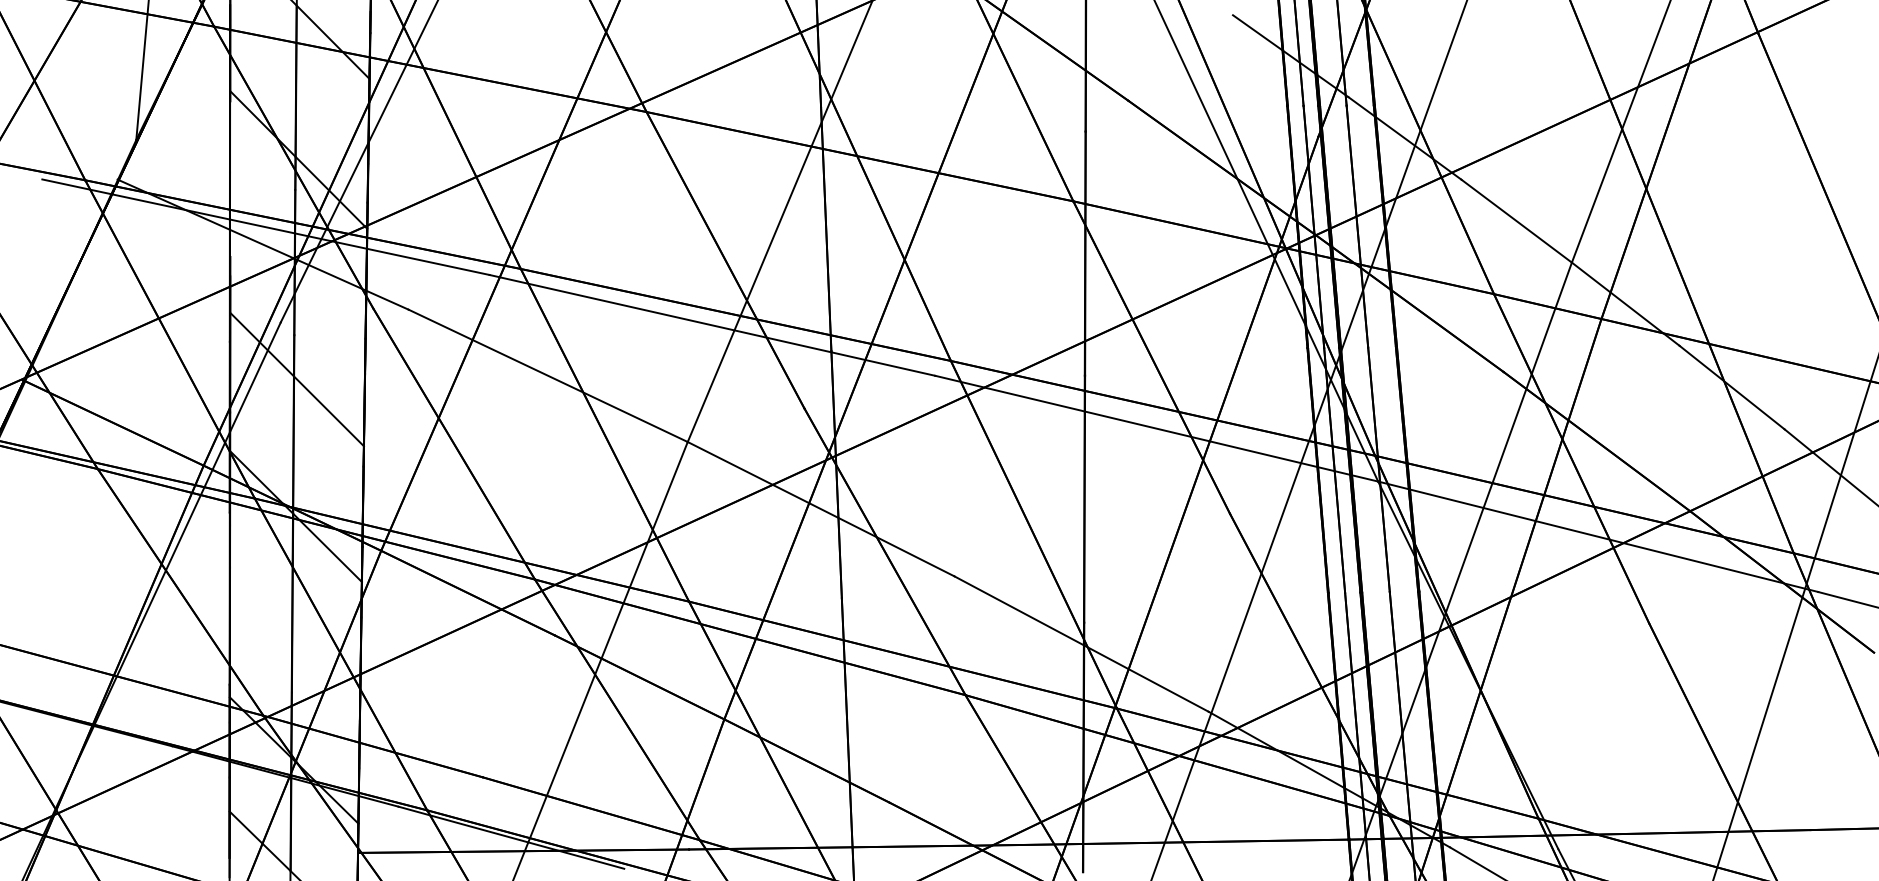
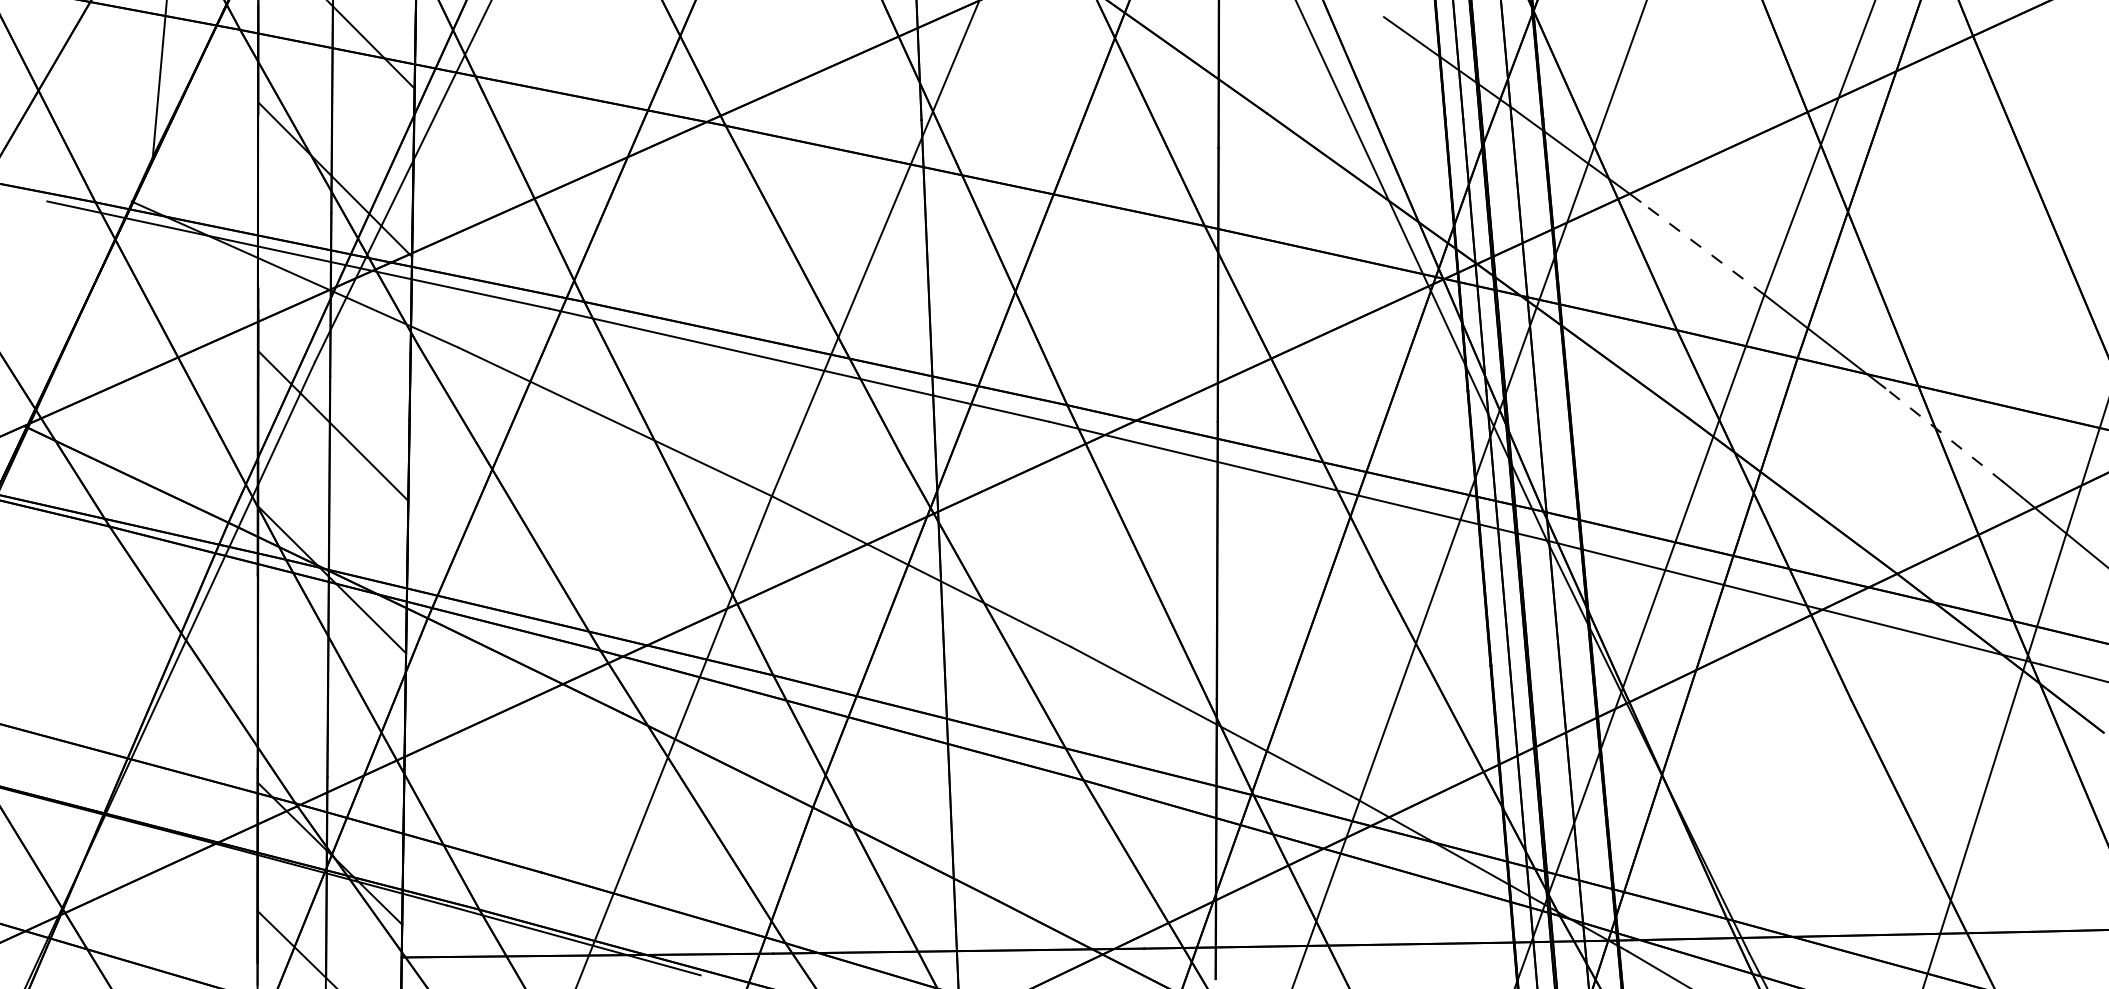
line: (1516, 220) -> (1702, 247), solid -> dashed
line: (1731, 387) -> (1943, 435), solid -> dashed

